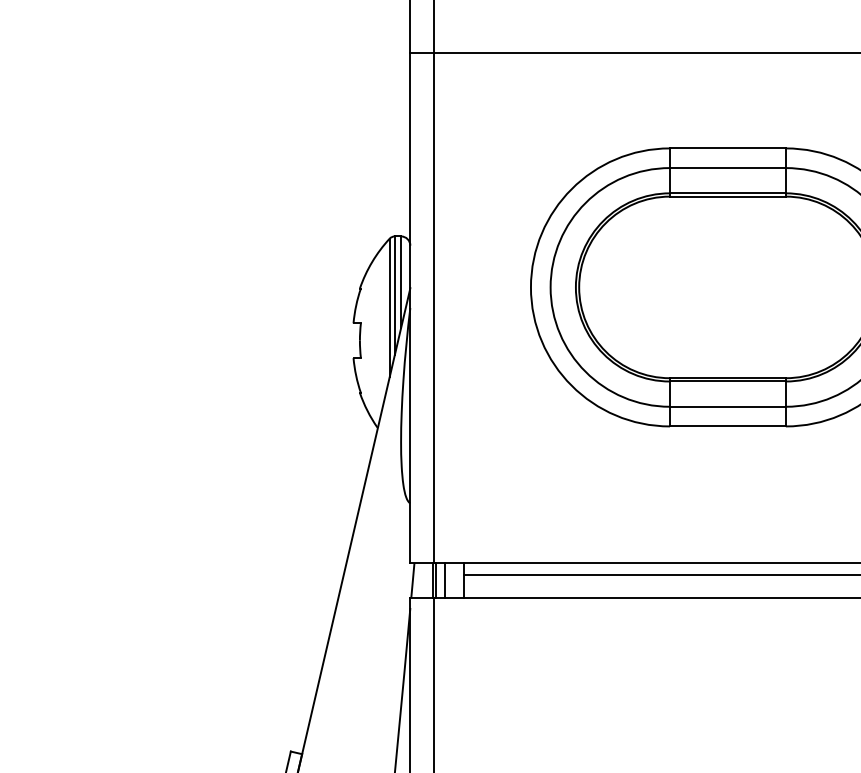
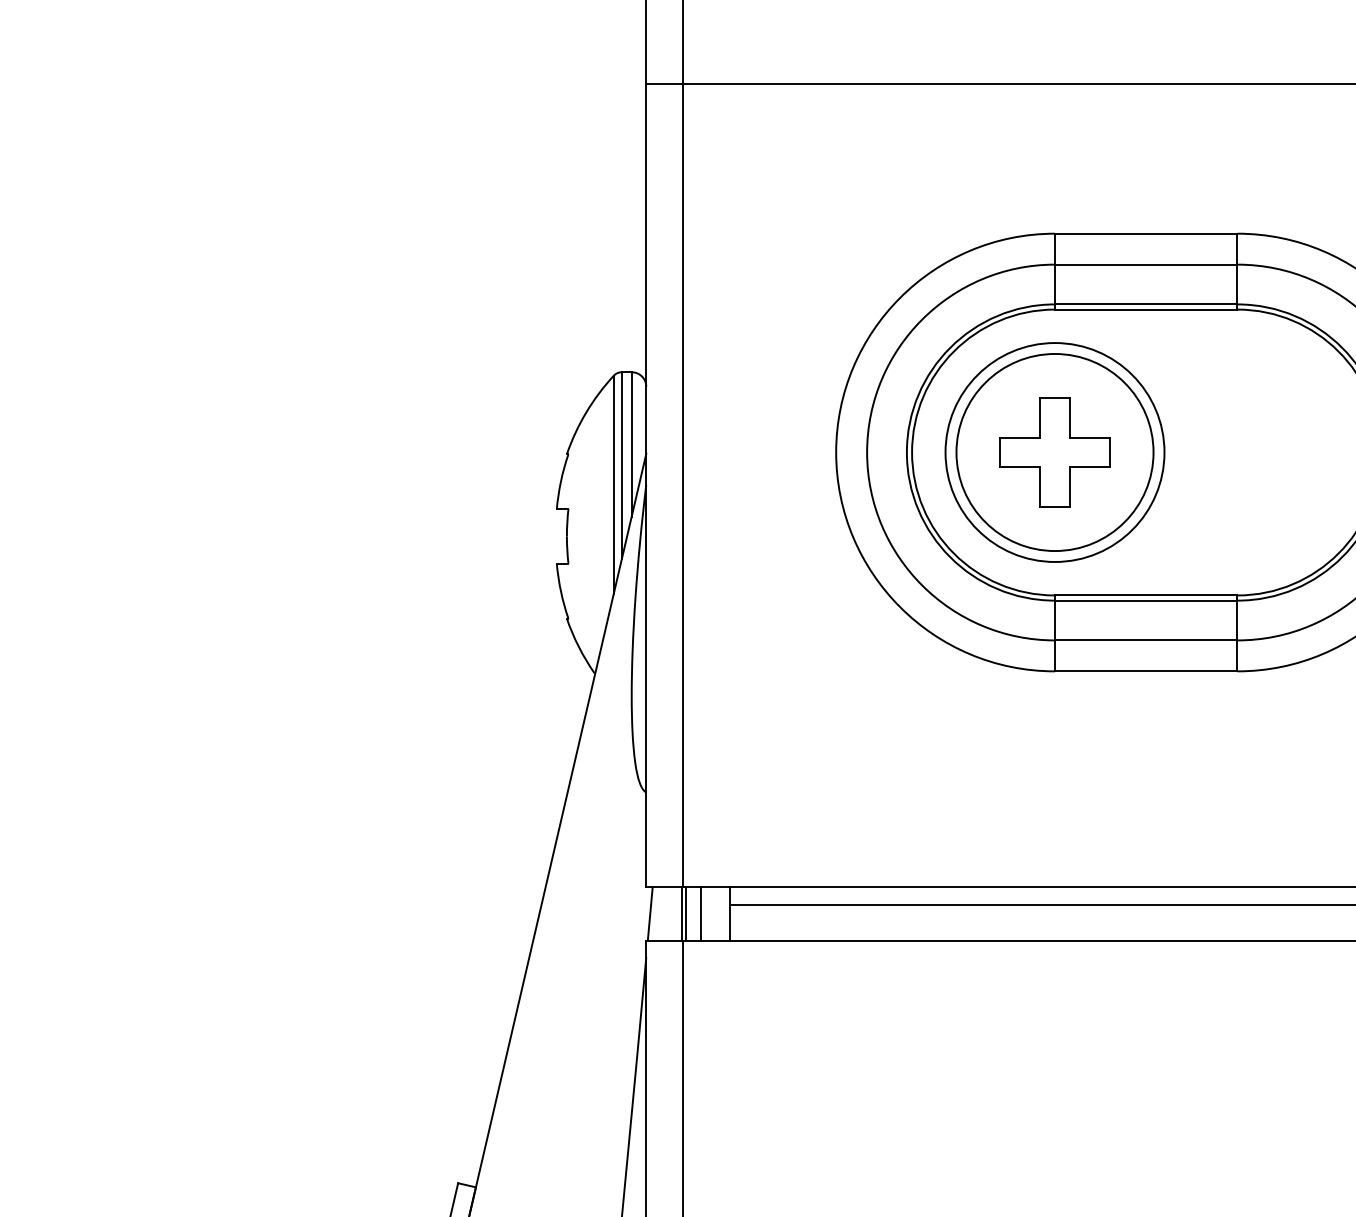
part: (669, 287) -> (1054, 452), added

